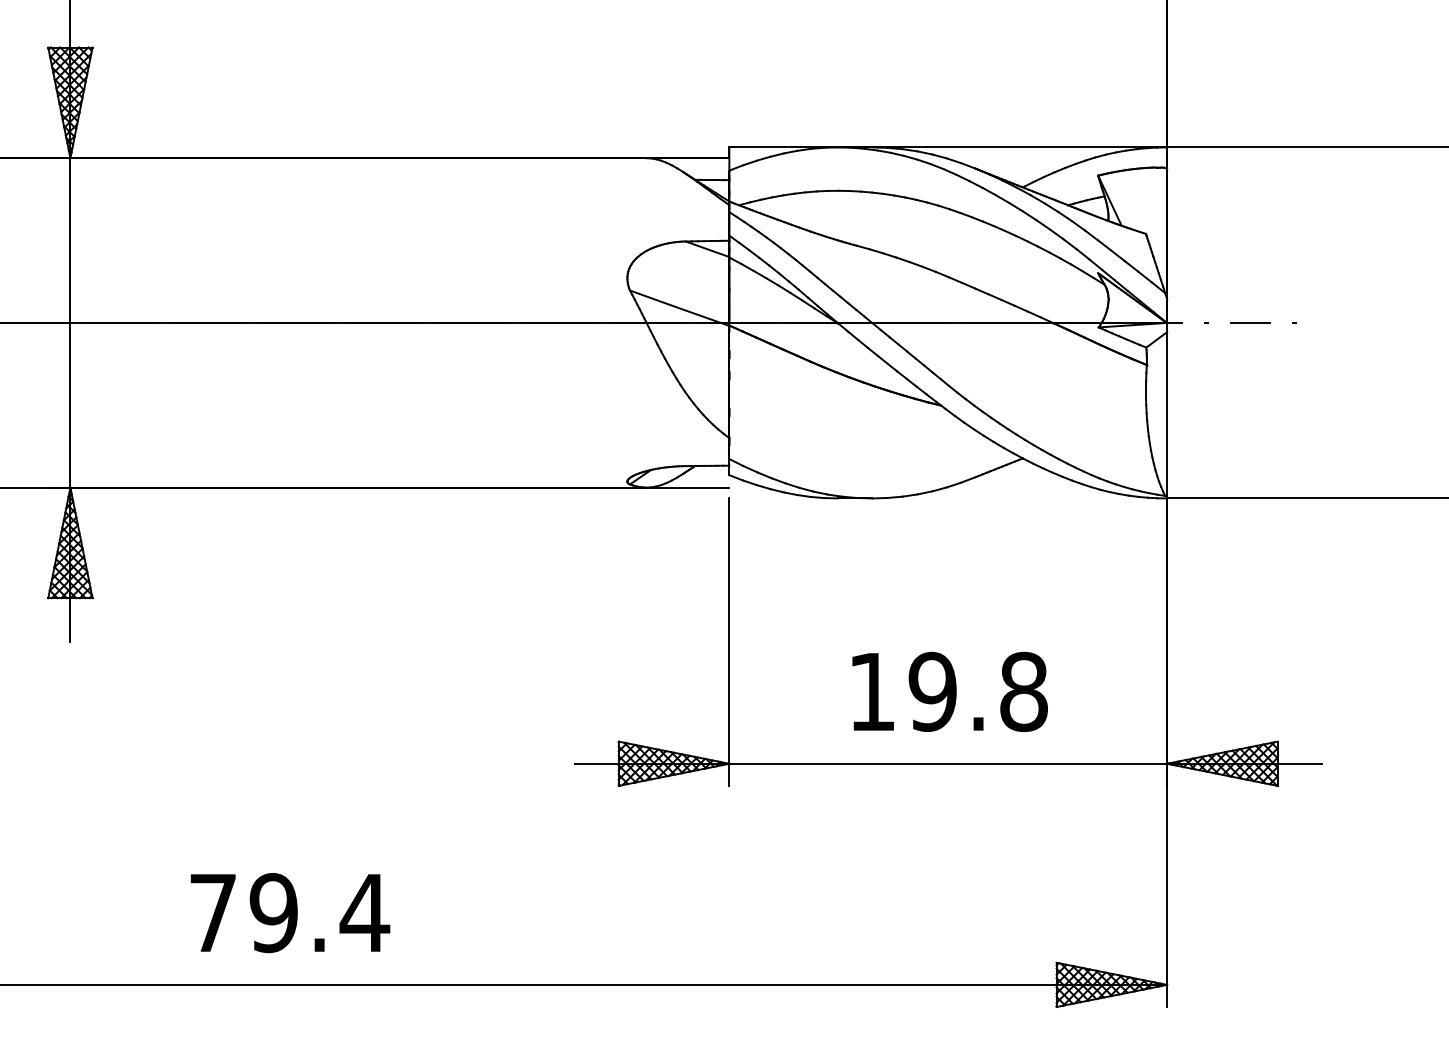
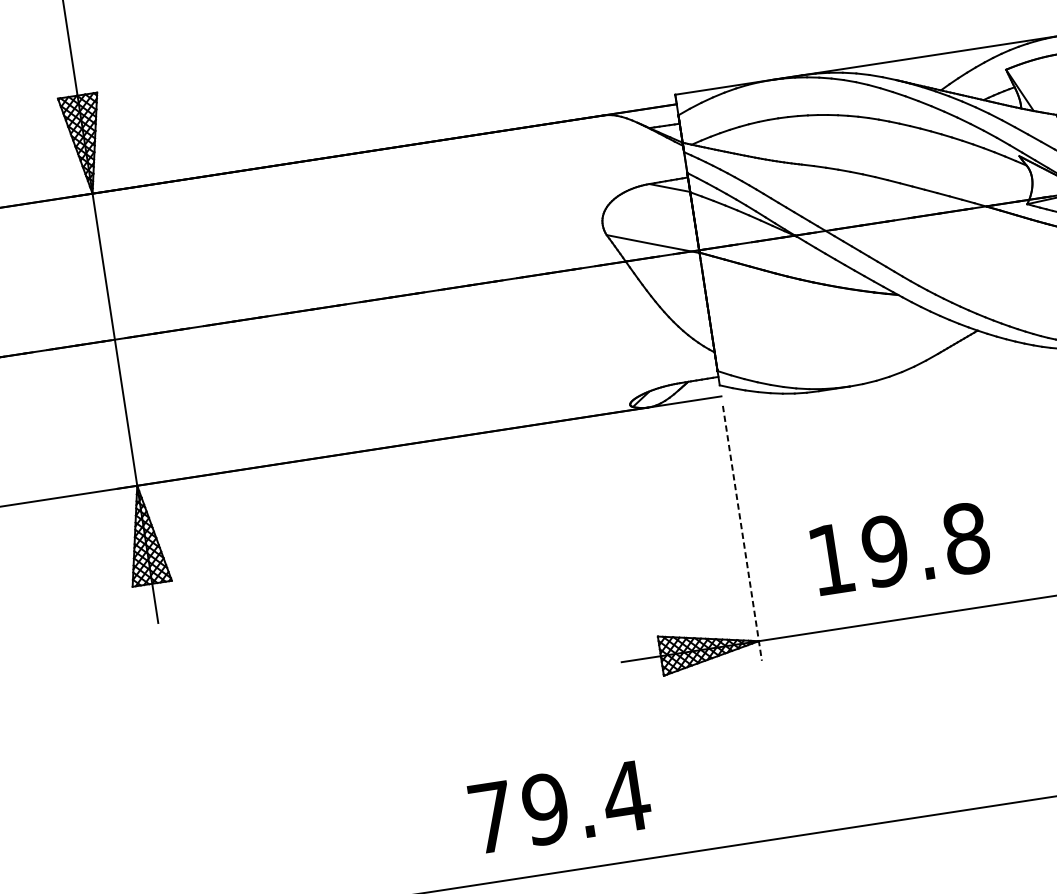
line: (729, 642) -> (742, 533), solid -> dashed
text: (949, 691) -> (900, 548), moved
text: (290, 913) -> (560, 807), moved

